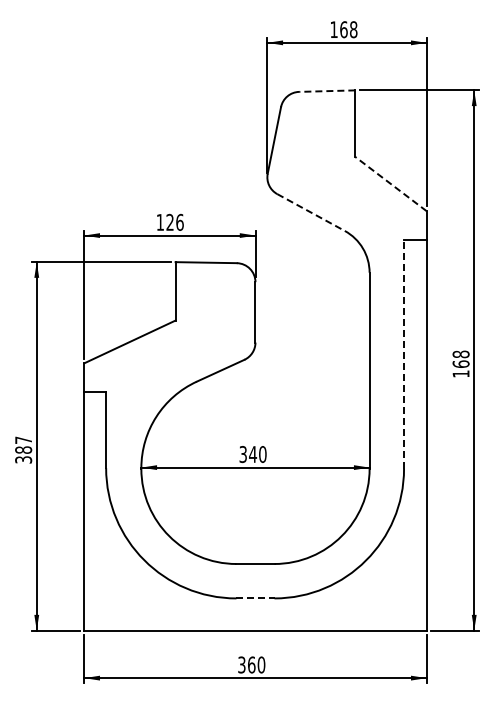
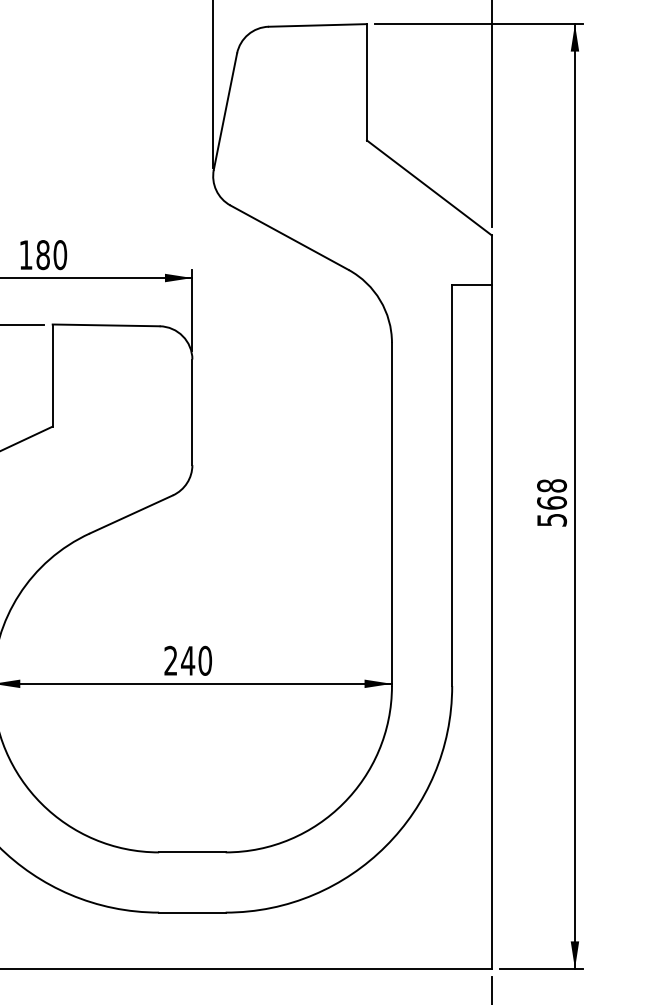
line: (326, 91) -> (316, 26), dashed -> solid
line: (391, 184) -> (430, 188), dashed -> solid
line: (311, 212) -> (290, 237), dashed -> solid
text: (174, 222) -> (50, 255), 126 -> 180
line: (404, 354) -> (453, 486), dashed -> solid
text: (460, 373) -> (550, 519), 168 -> 568
text: (242, 454) -> (169, 660), 340 -> 240
line: (255, 598) -> (192, 912), dashed -> solid

